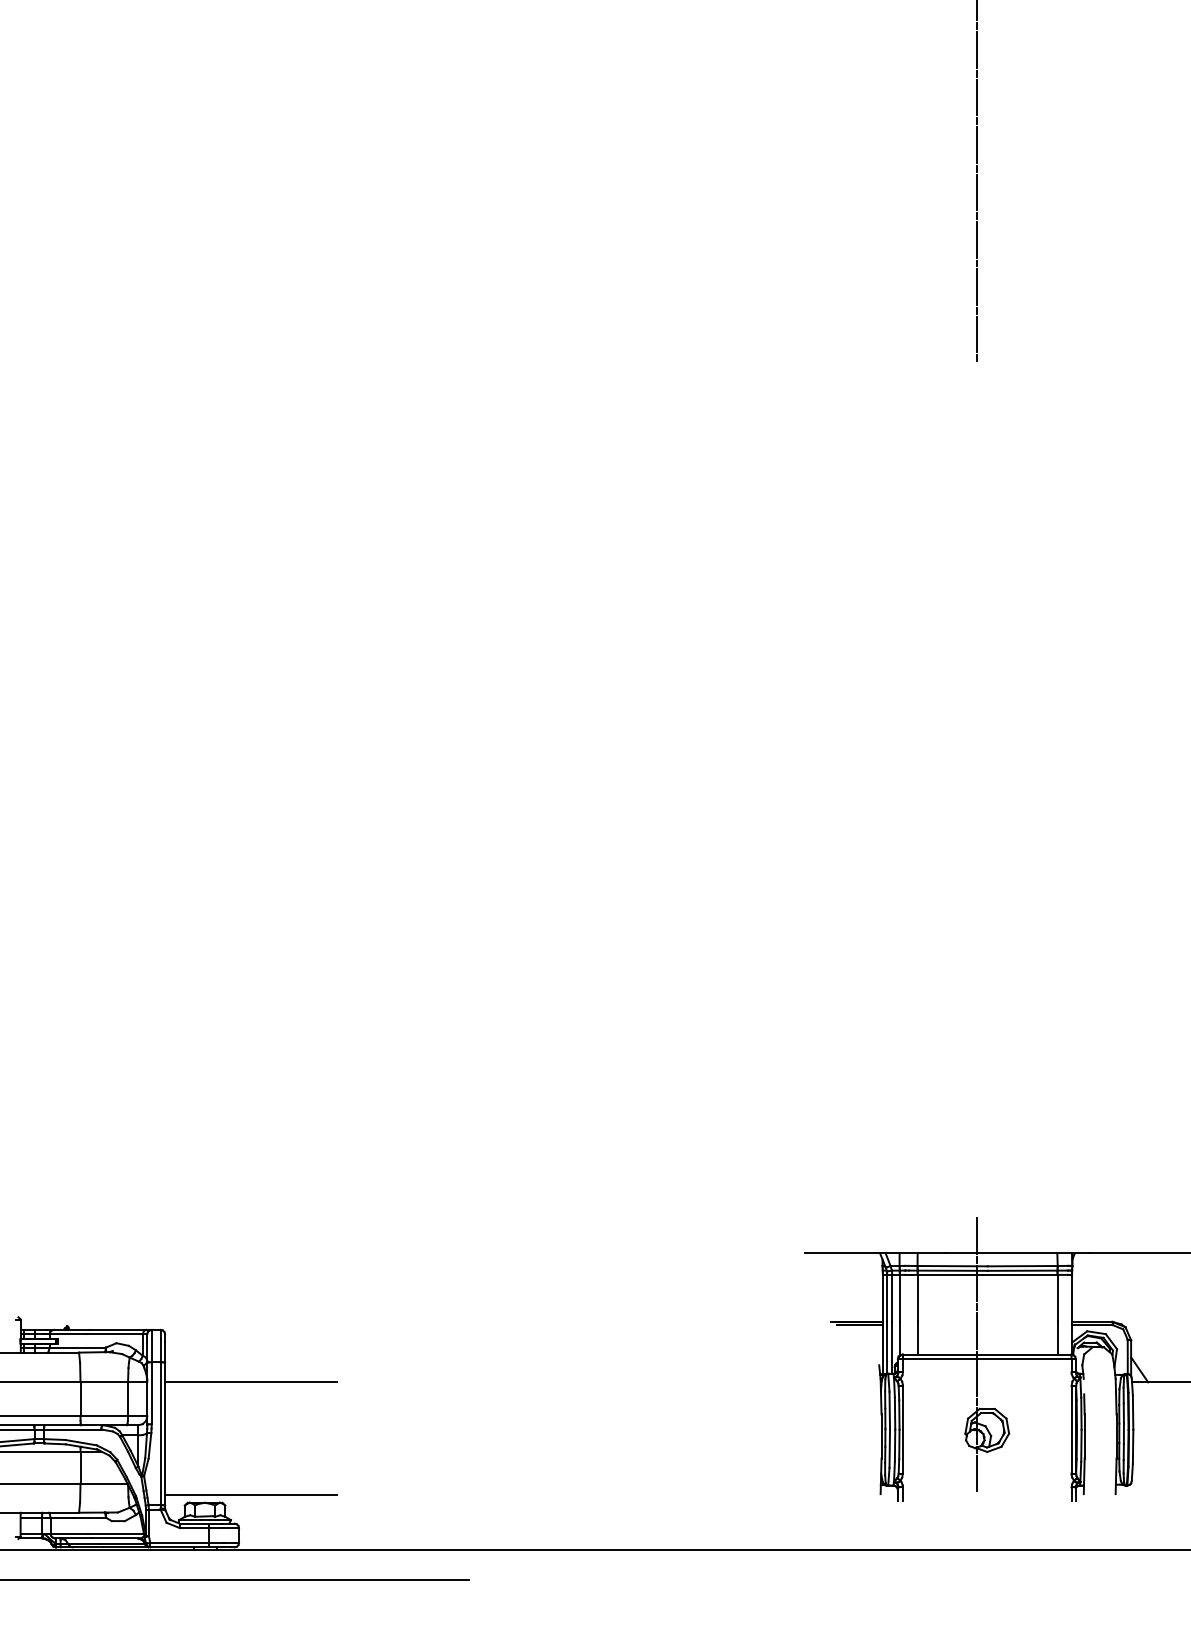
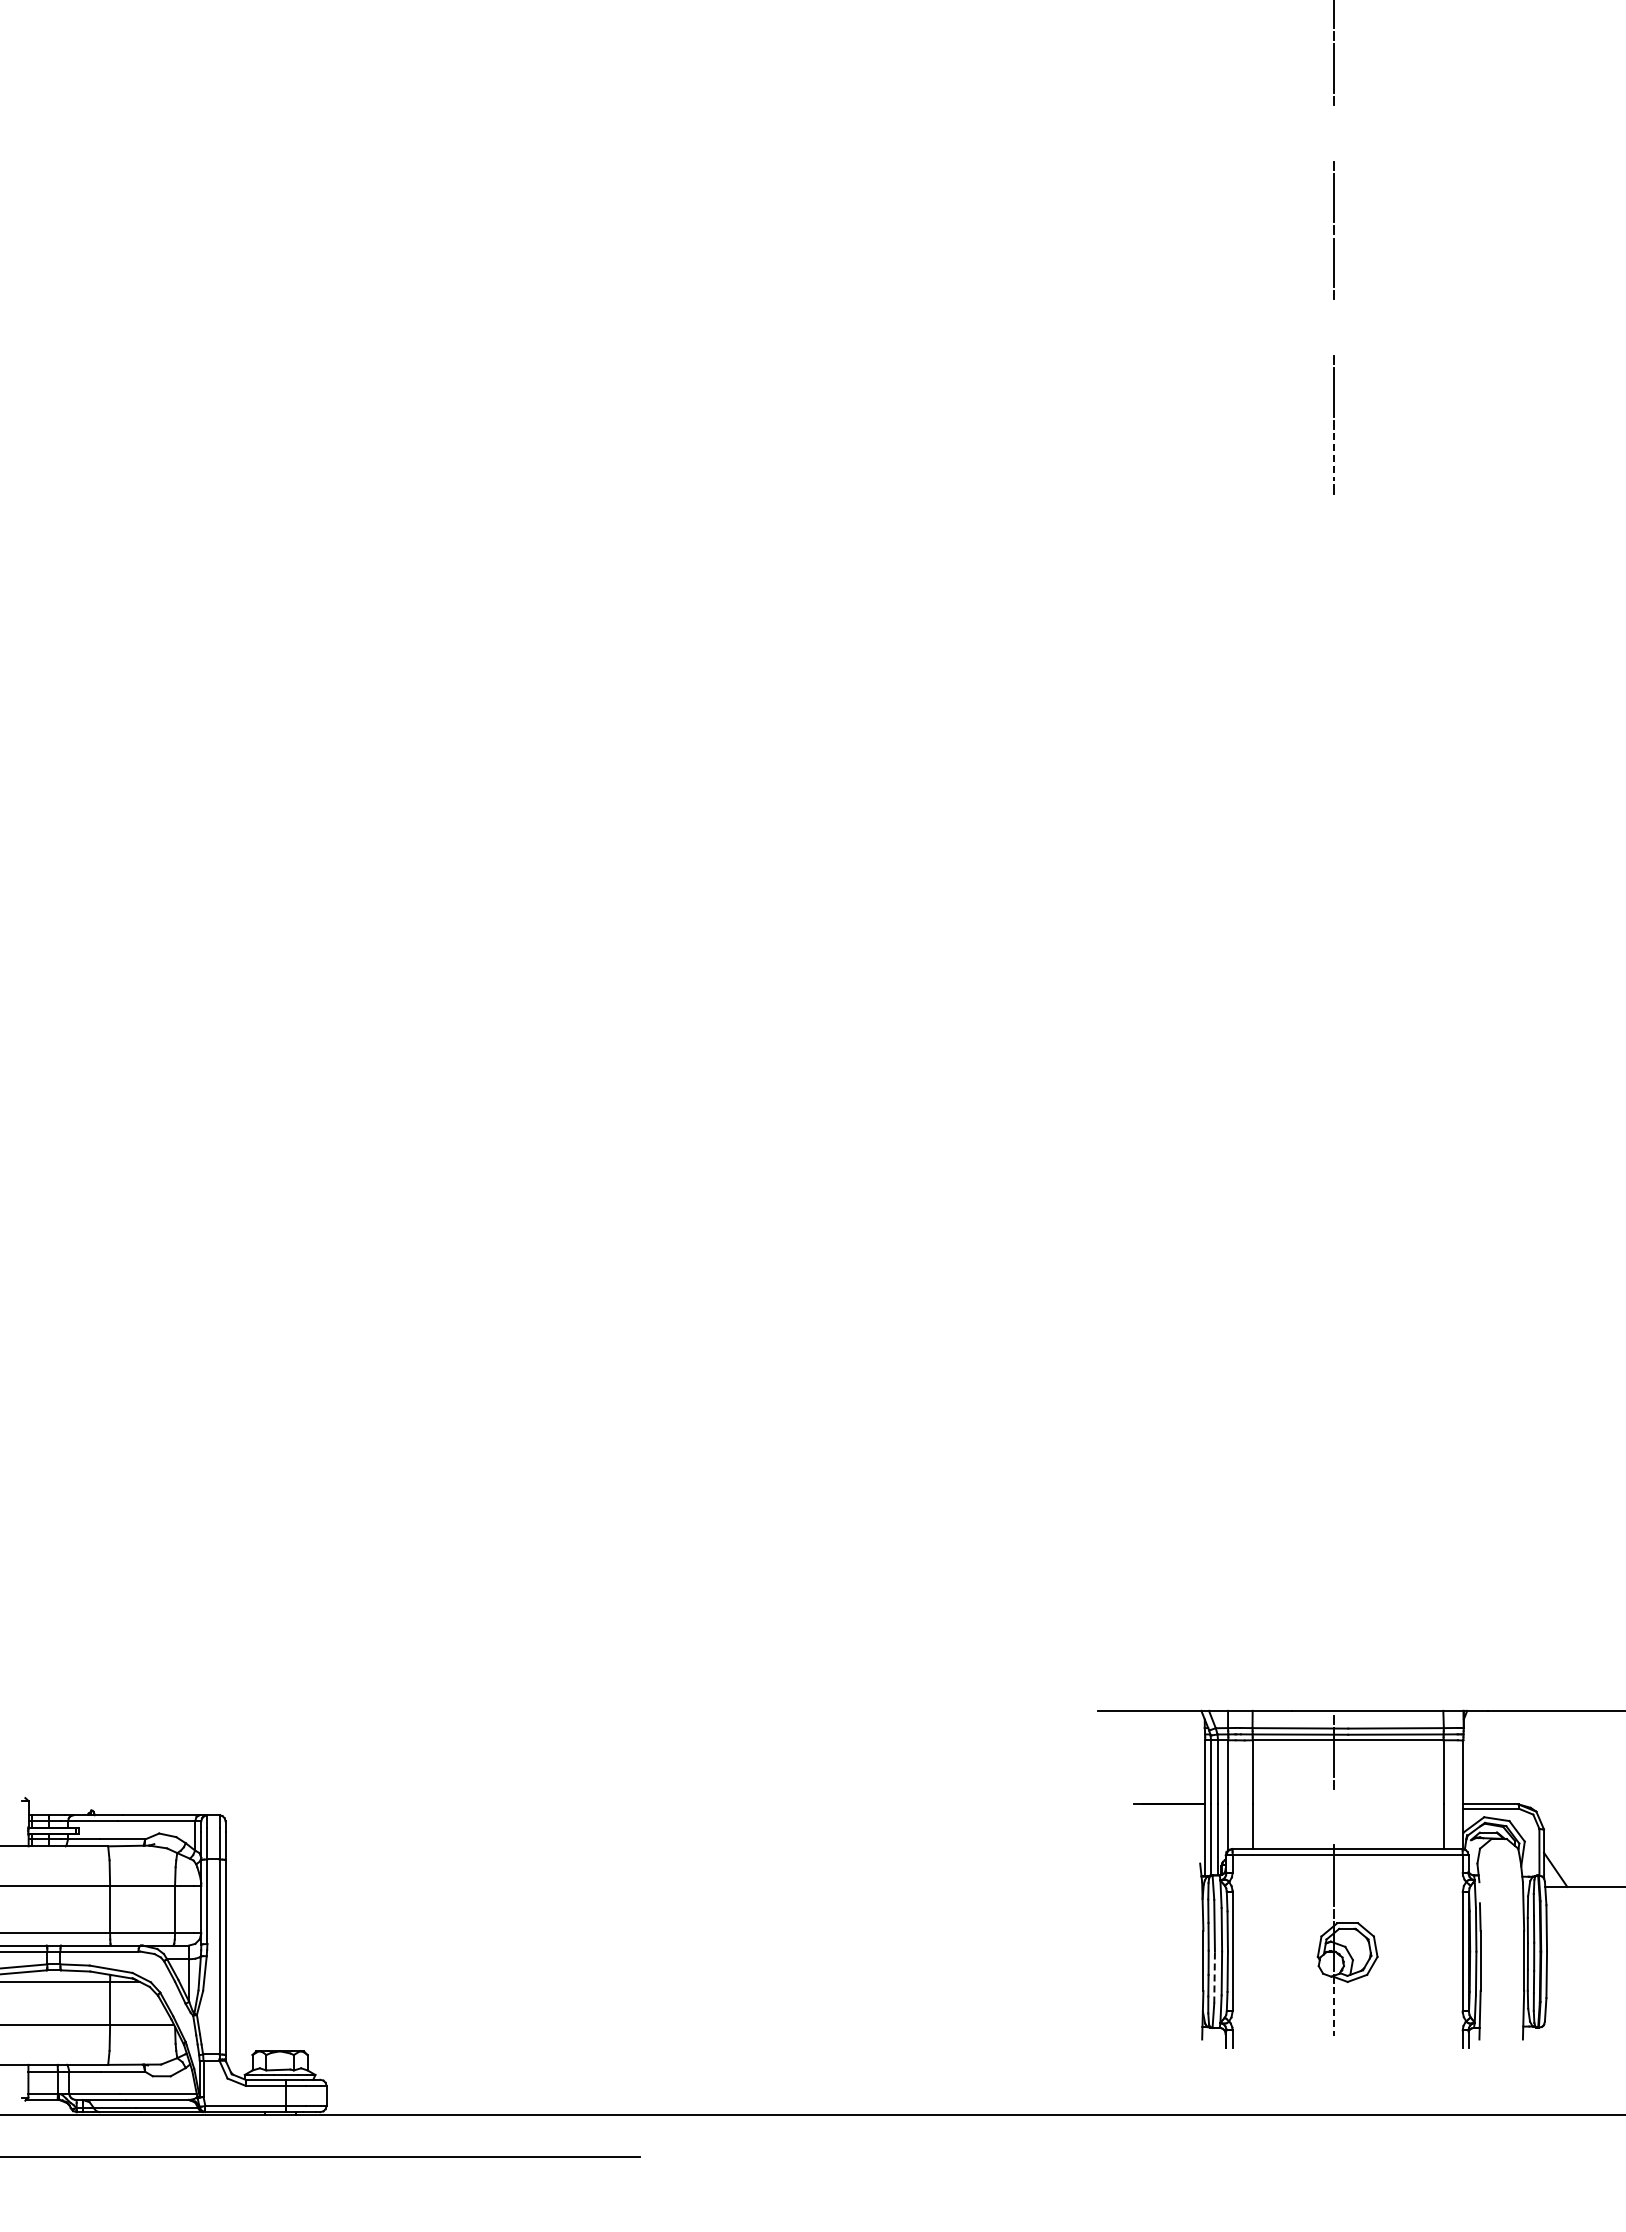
line: (977, 97) -> (1334, 133), removed
line: (977, 239) -> (1334, 327), removed
line: (977, 335) -> (1334, 457), solid -> dashed
line: (977, 1236) -> (1334, 1687), removed
line: (859, 1324) -> (1173, 1808), removed
line: (977, 1330) -> (1334, 1816), removed
line: (250, 1382) -> (342, 1886), removed
line: (889, 1448) -> (1214, 1977), solid -> dashed
line: (977, 1473) -> (1334, 2011), solid -> dashed
line: (250, 1494) -> (342, 2040), removed

